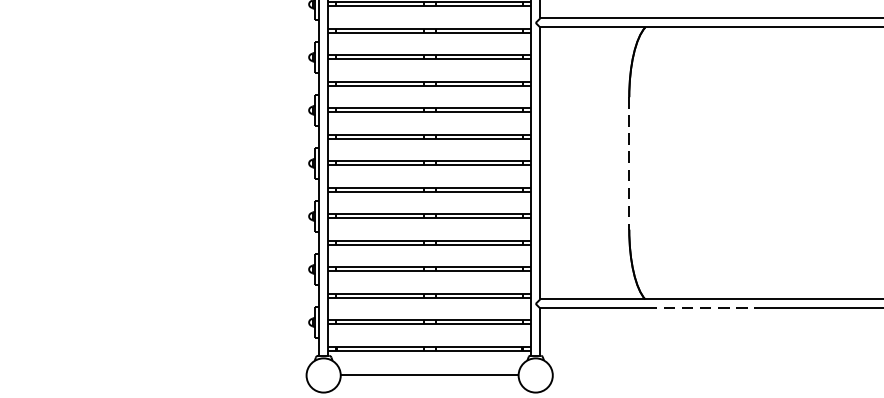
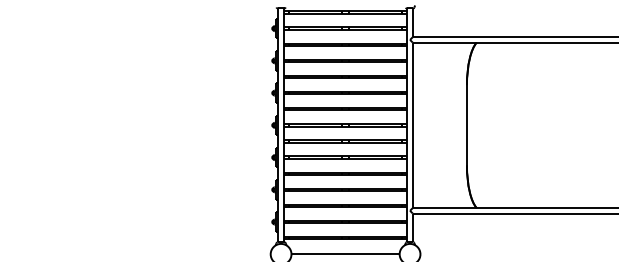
line: (628, 163) -> (466, 125), dashed -> solid
line: (705, 308) -> (513, 213), dashed -> solid

